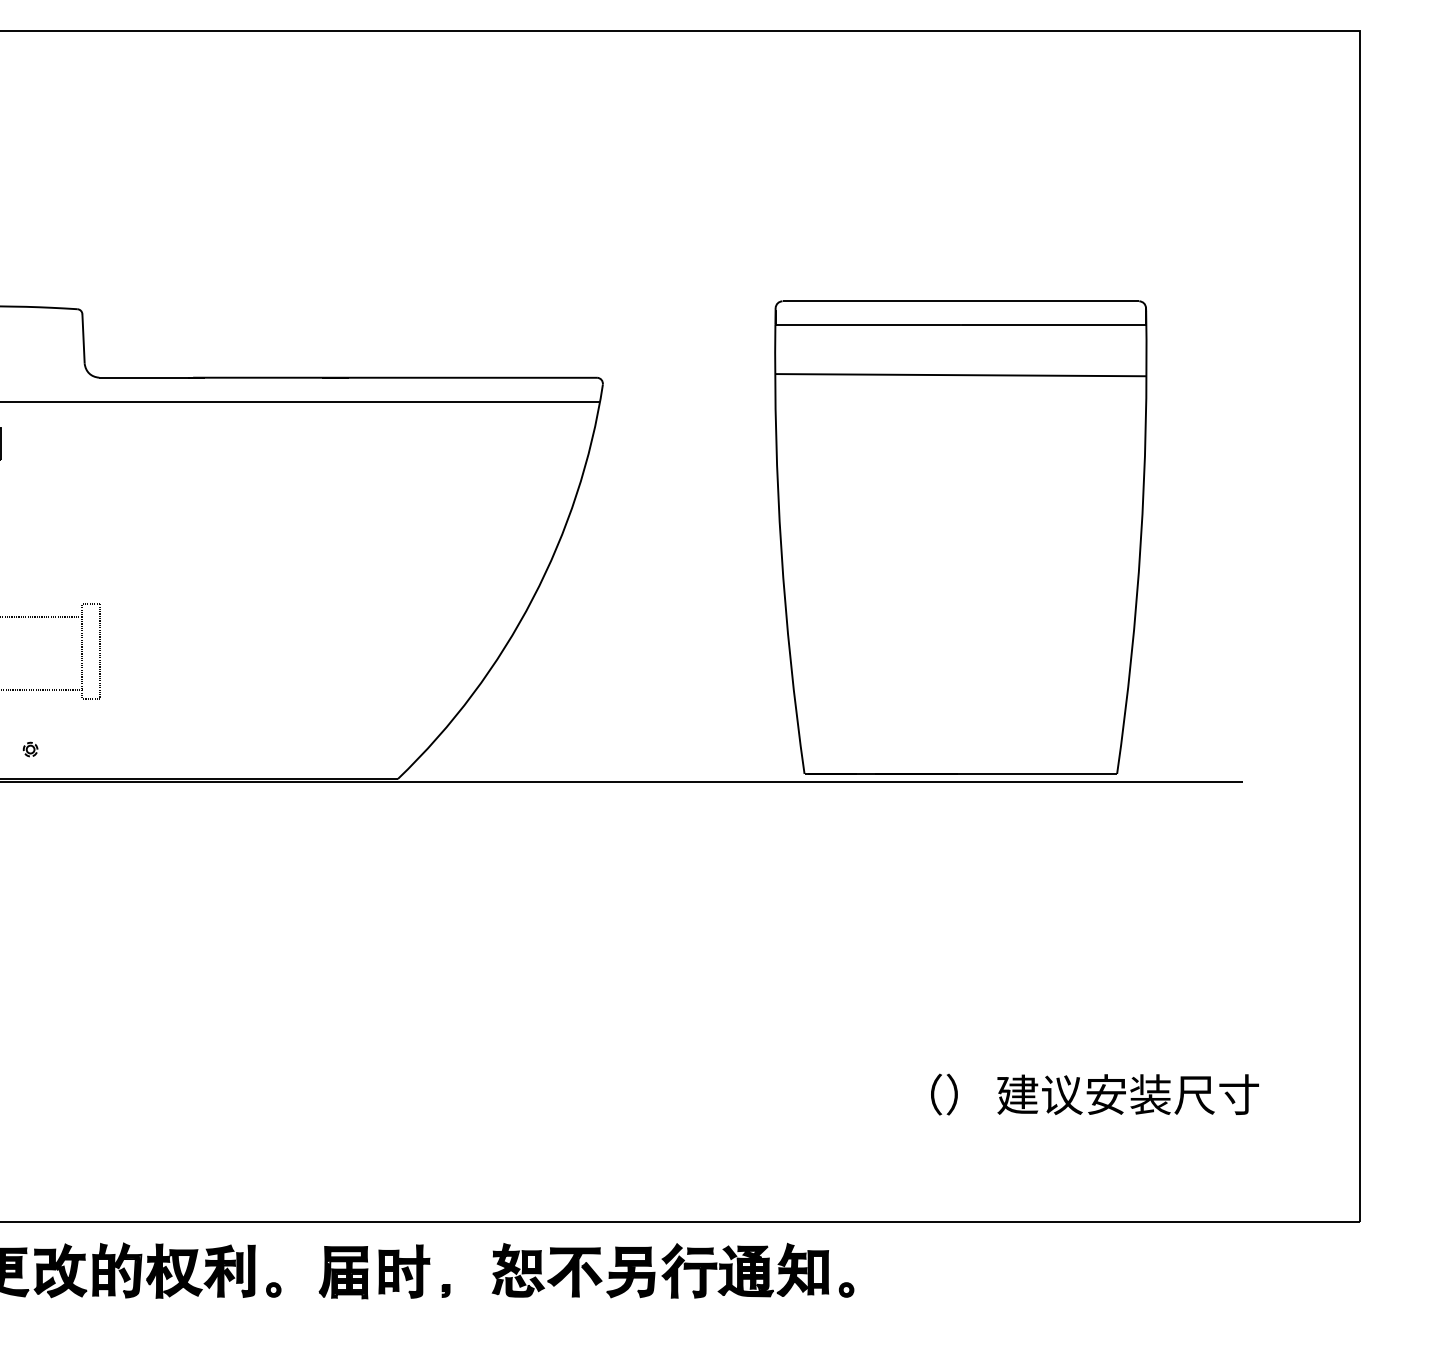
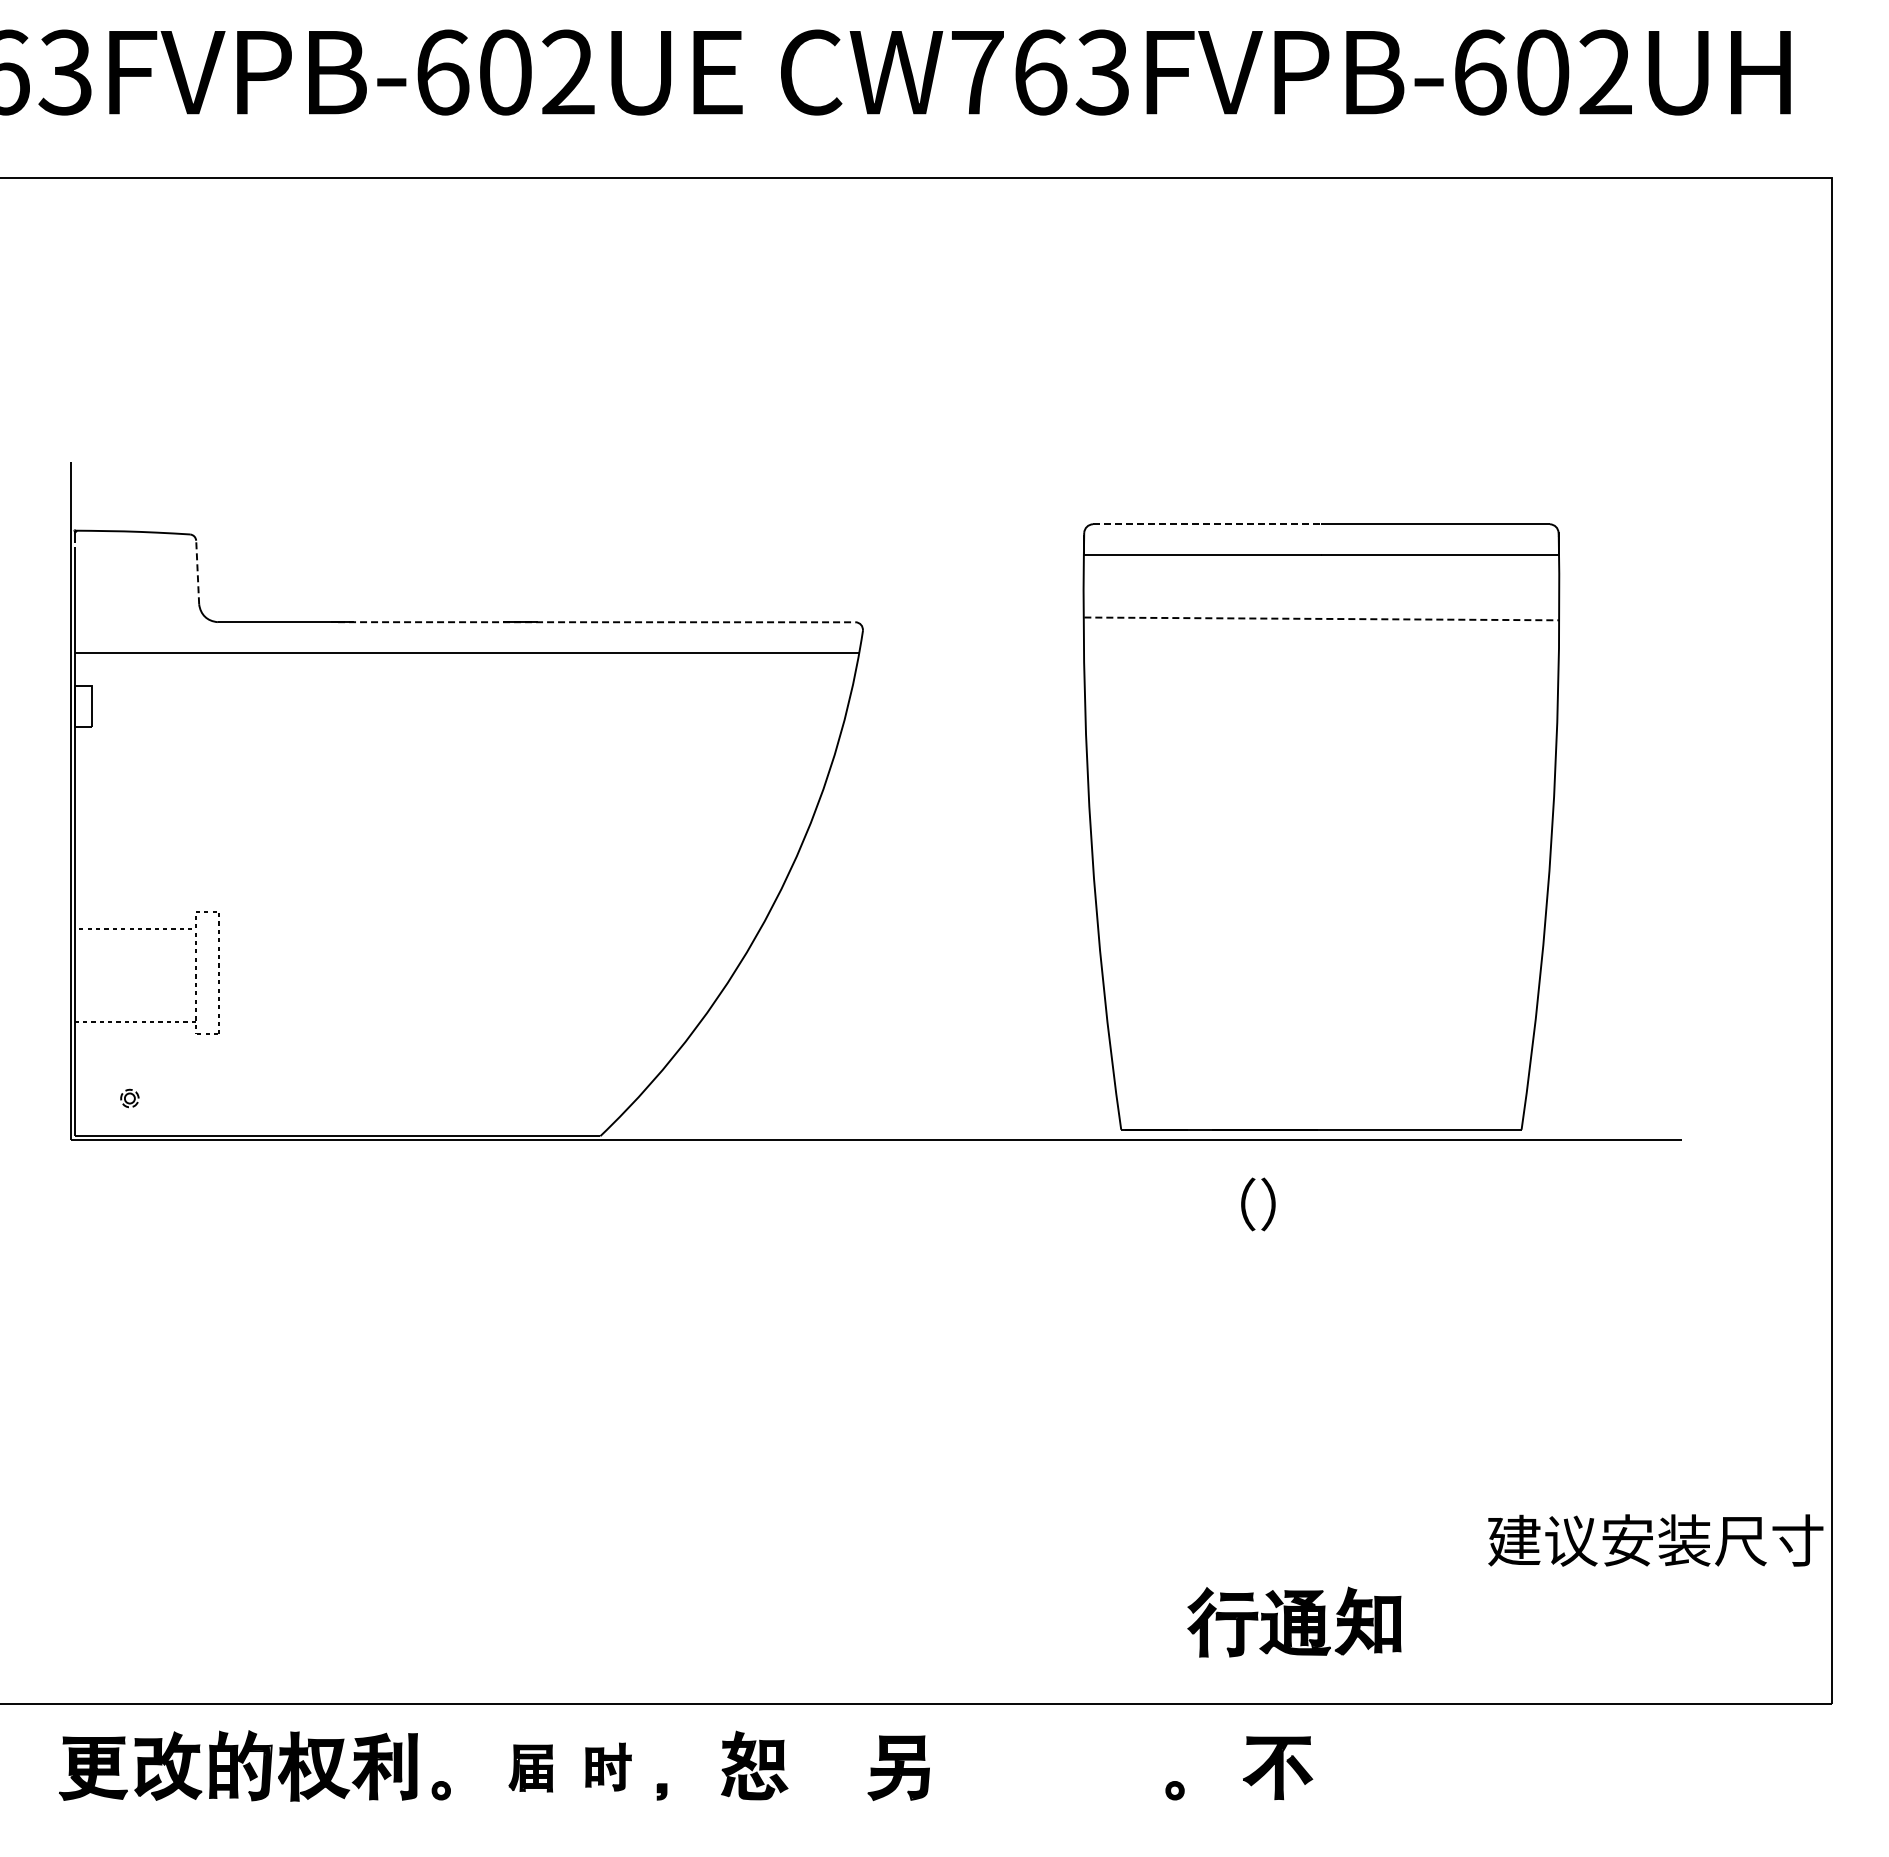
line: (871, 301) -> (1207, 524), solid -> dashed
line: (83, 338) -> (197, 572), solid -> dashed
line: (961, 374) -> (1322, 618), solid -> dashed
line: (394, 377) -> (596, 622), solid -> dashed
text: (944, 1094) -> (1258, 1204), moved
text: (1127, 1094) -> (1655, 1540), moved
part: (745, 1270) -> (1294, 1621), moved
part: (404, 1271) -> (608, 1766), size x0.7
part: (343, 1272) -> (530, 1768), size x0.7
part: (575, 1272) -> (1278, 1768), moved

